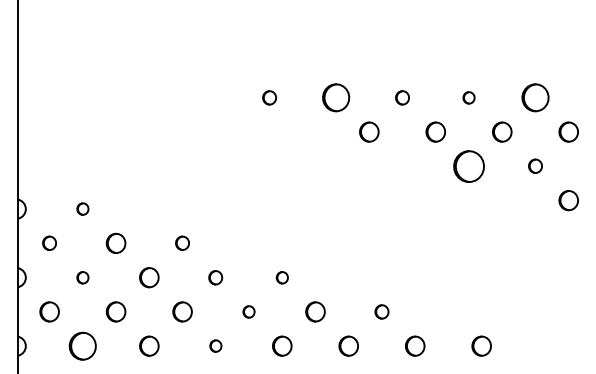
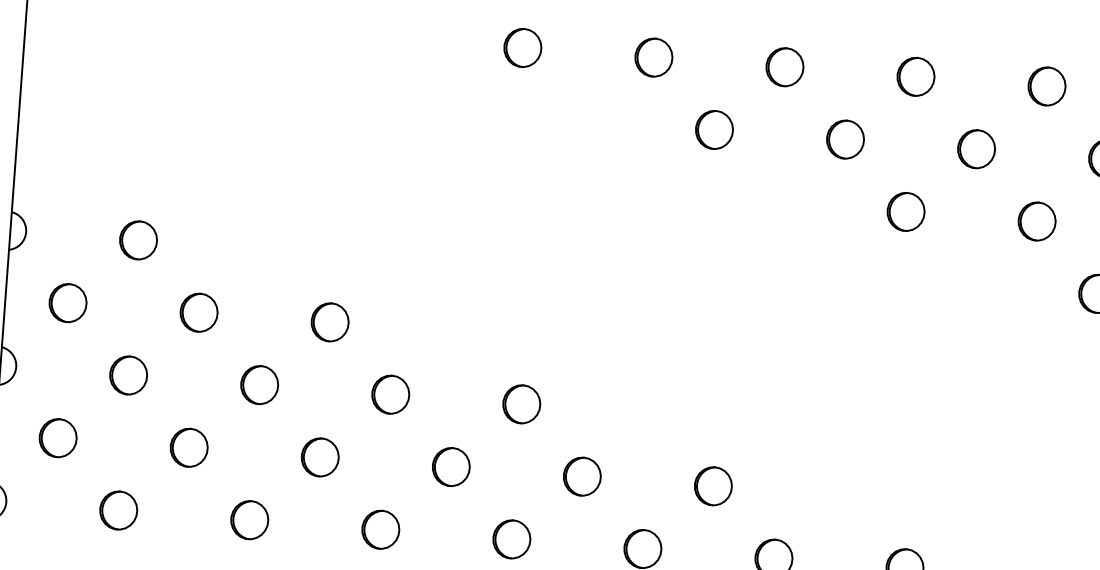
part: (269, 97) -> (522, 47), size x1.43
part: (335, 97) -> (652, 56), size x0.71
part: (402, 97) -> (784, 66), size x1.43
part: (468, 97) -> (914, 76), size x1.67
part: (535, 97) -> (1047, 85), size x0.71
part: (468, 165) -> (905, 210), size x0.62
part: (535, 165) -> (1037, 219), size x1.43
part: (82, 208) -> (137, 239), size x1.67
part: (49, 242) -> (67, 301), size x1.43
part: (182, 242) -> (330, 320), size x1.43
part: (82, 277) -> (127, 375), size x1.67
part: (215, 277) -> (390, 394), size x1.43
part: (282, 277) -> (522, 404), size x1.67
part: (248, 311) -> (450, 466), size x1.67
part: (381, 311) -> (712, 485), size x1.43
part: (82, 345) -> (118, 509), size x0.71
part: (215, 345) -> (380, 528), size x1.67

